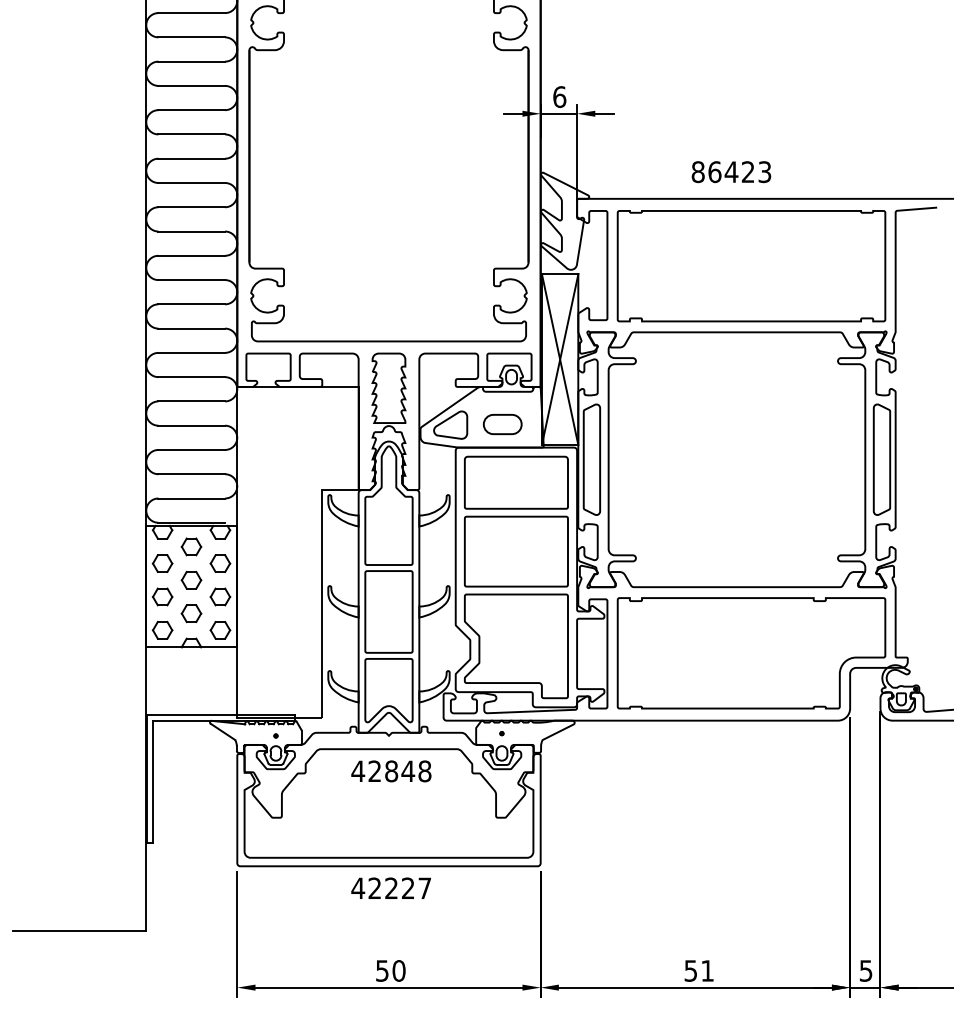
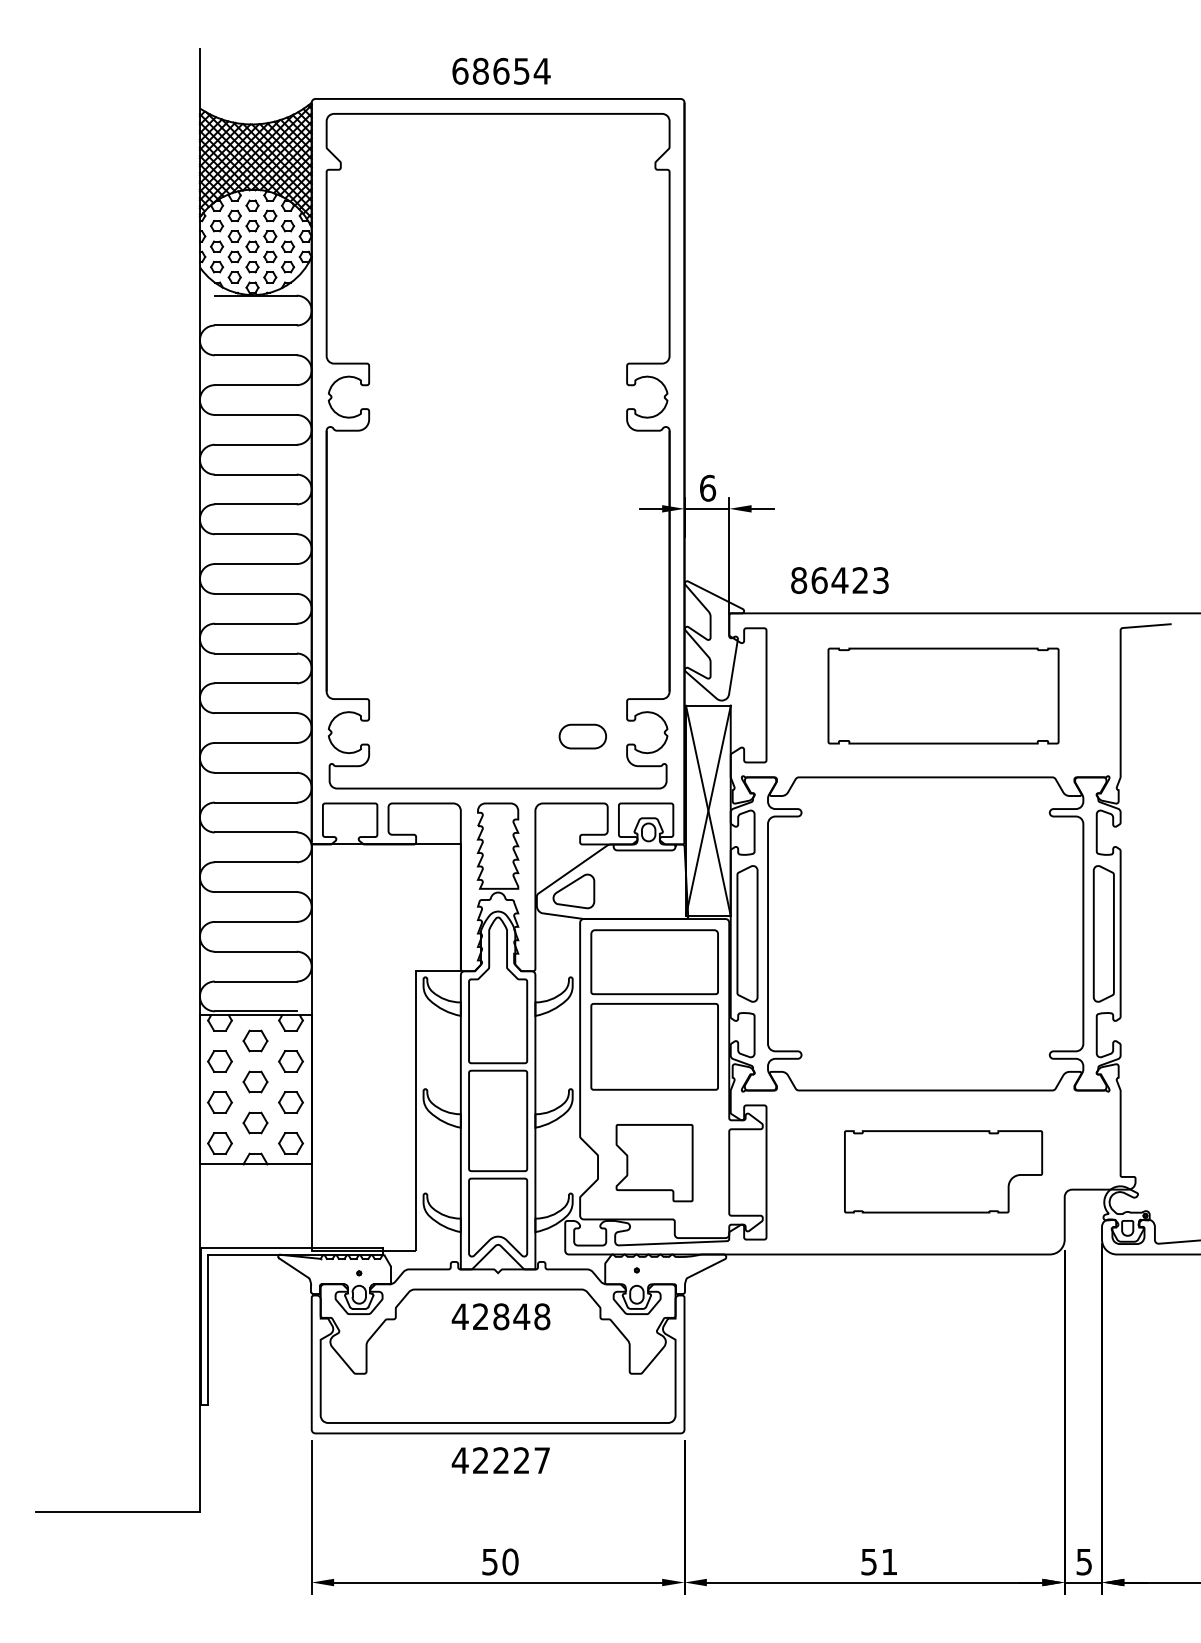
text: (731, 172) -> (839, 580), moved
part: (751, 265) -> (943, 695), size x0.7
part: (502, 424) -> (582, 736), moved
part: (516, 645) -> (654, 1162), size x0.6
part: (751, 653) -> (943, 1171), size x0.6

